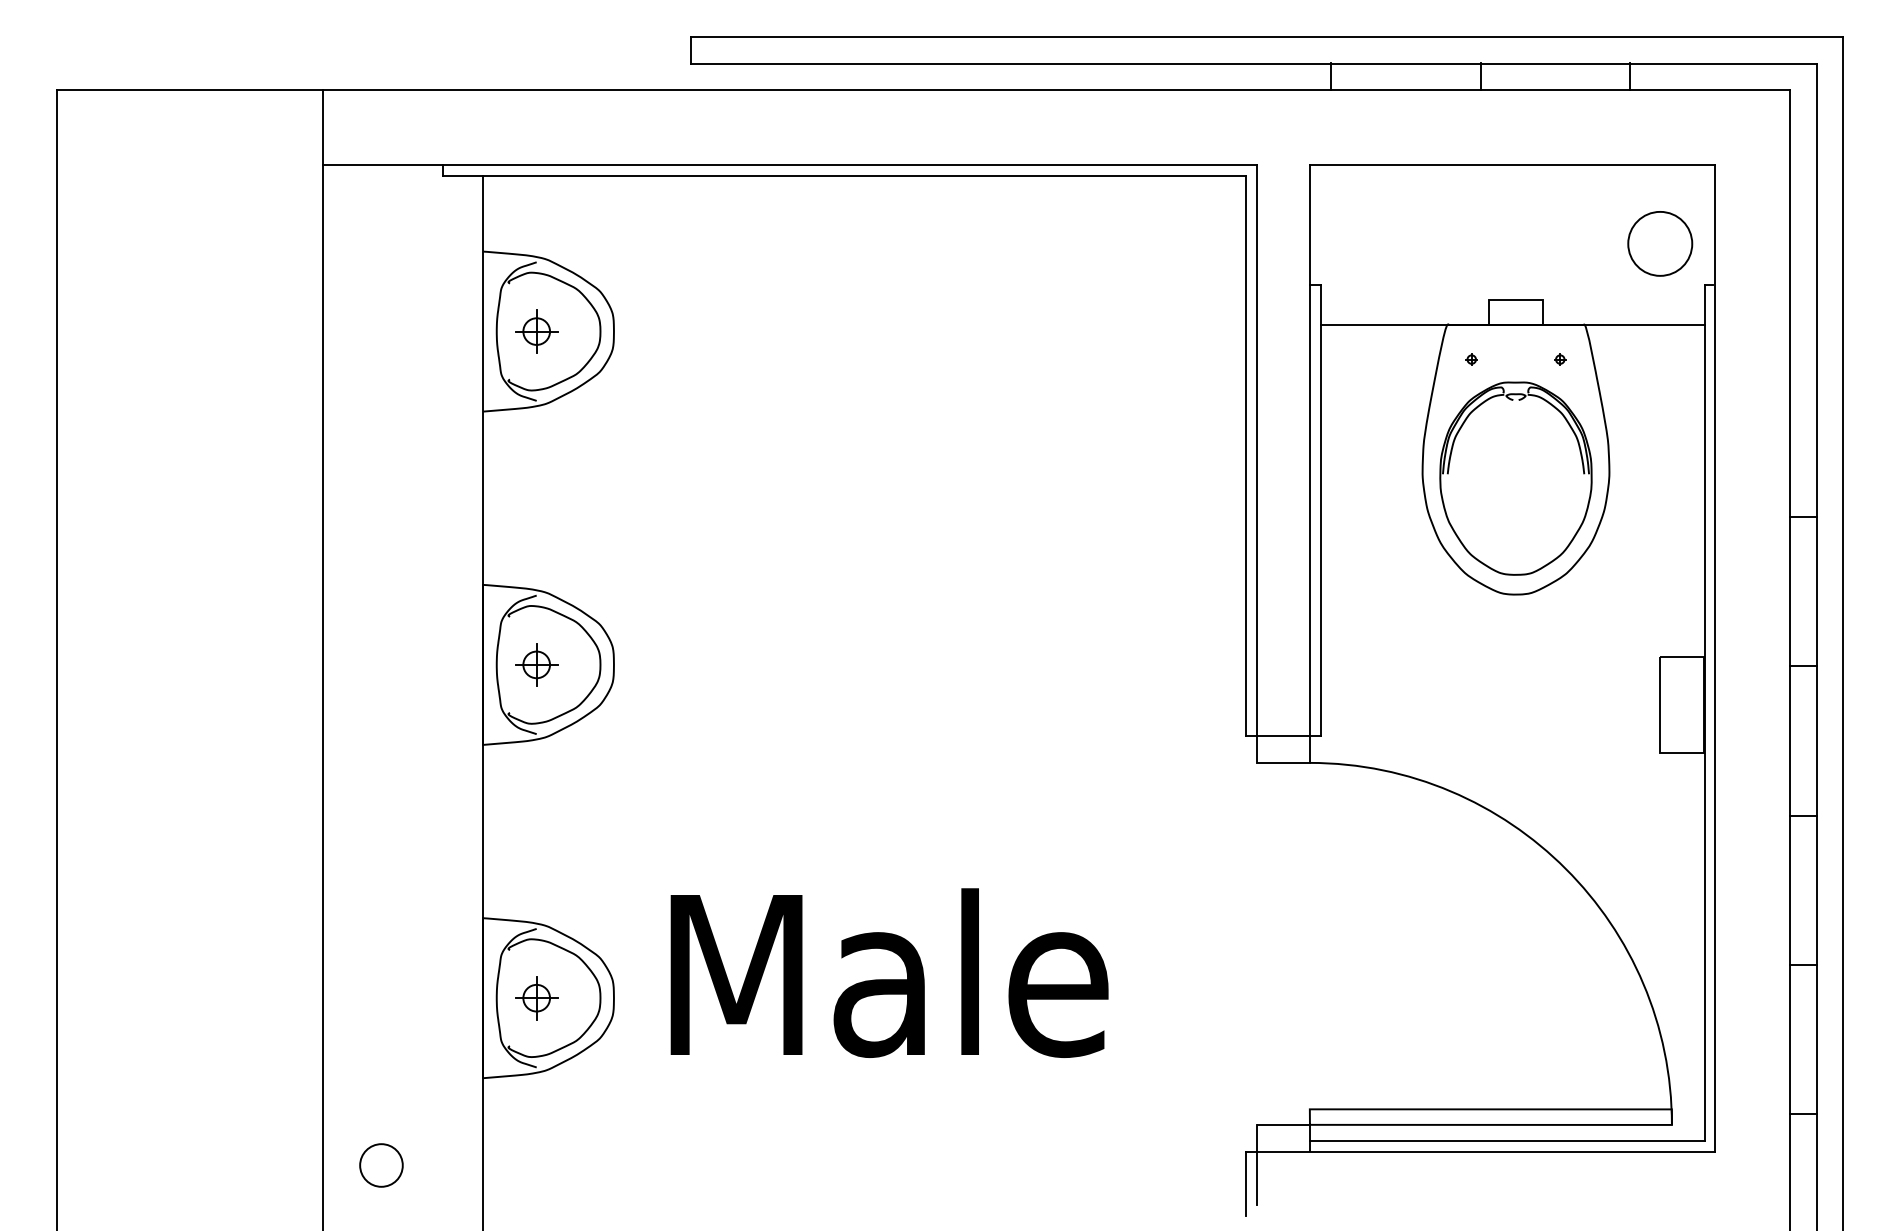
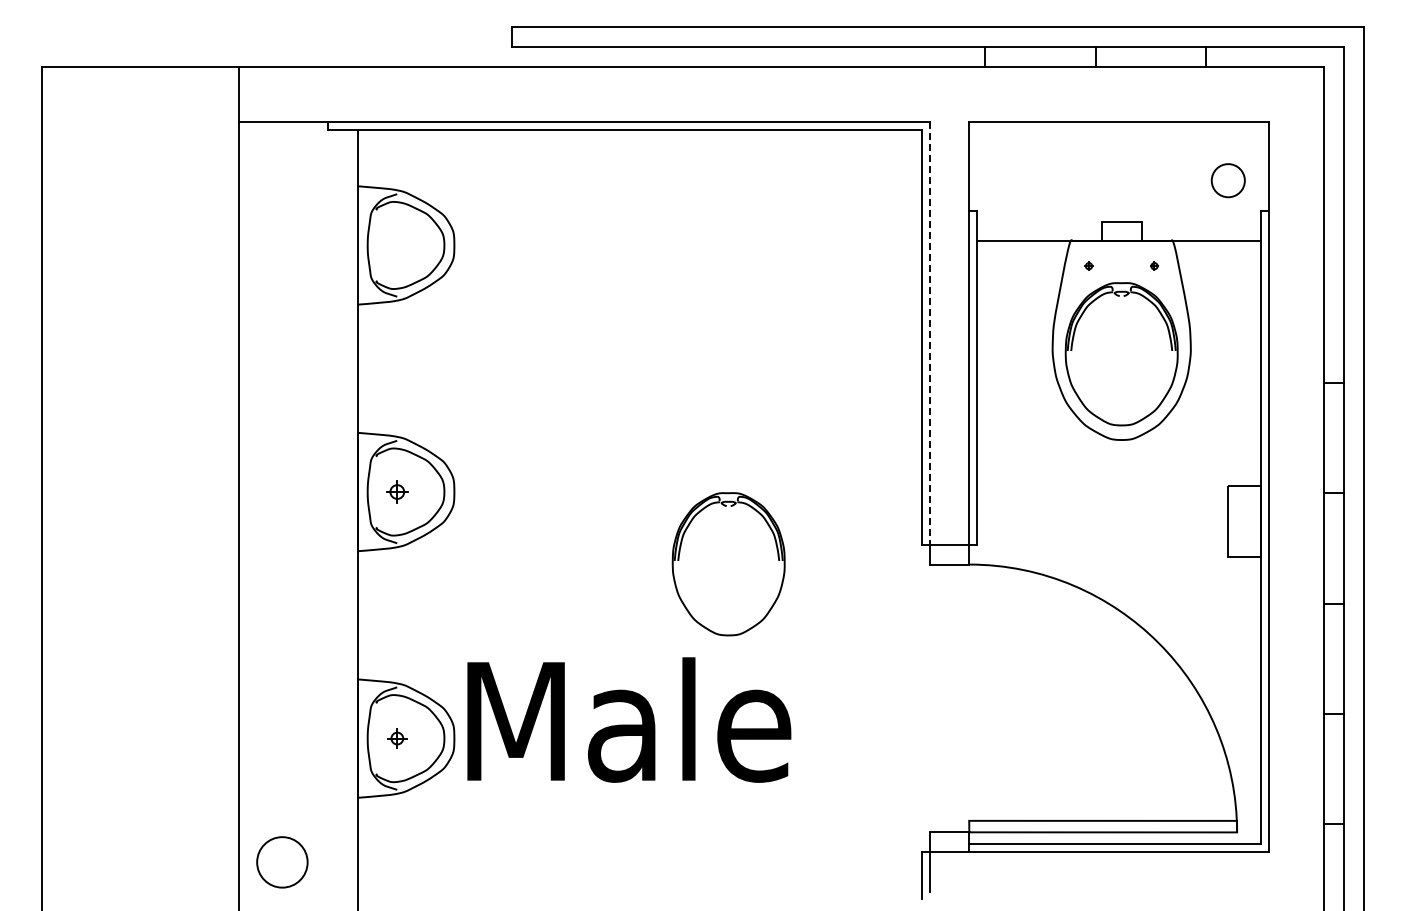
circle: (1658, 243) -> (1227, 180), size x0.7
part: (537, 331) -> (397, 245), removed
line: (1256, 451) -> (929, 334), solid -> dashed
part: (537, 664) -> (397, 491), size x0.7
part: (984, 762) -> (728, 564), added
text: (889, 972) -> (629, 719), moved
part: (537, 998) -> (397, 738), size x0.6
circle: (381, 1165) -> (282, 862), size x1.6

